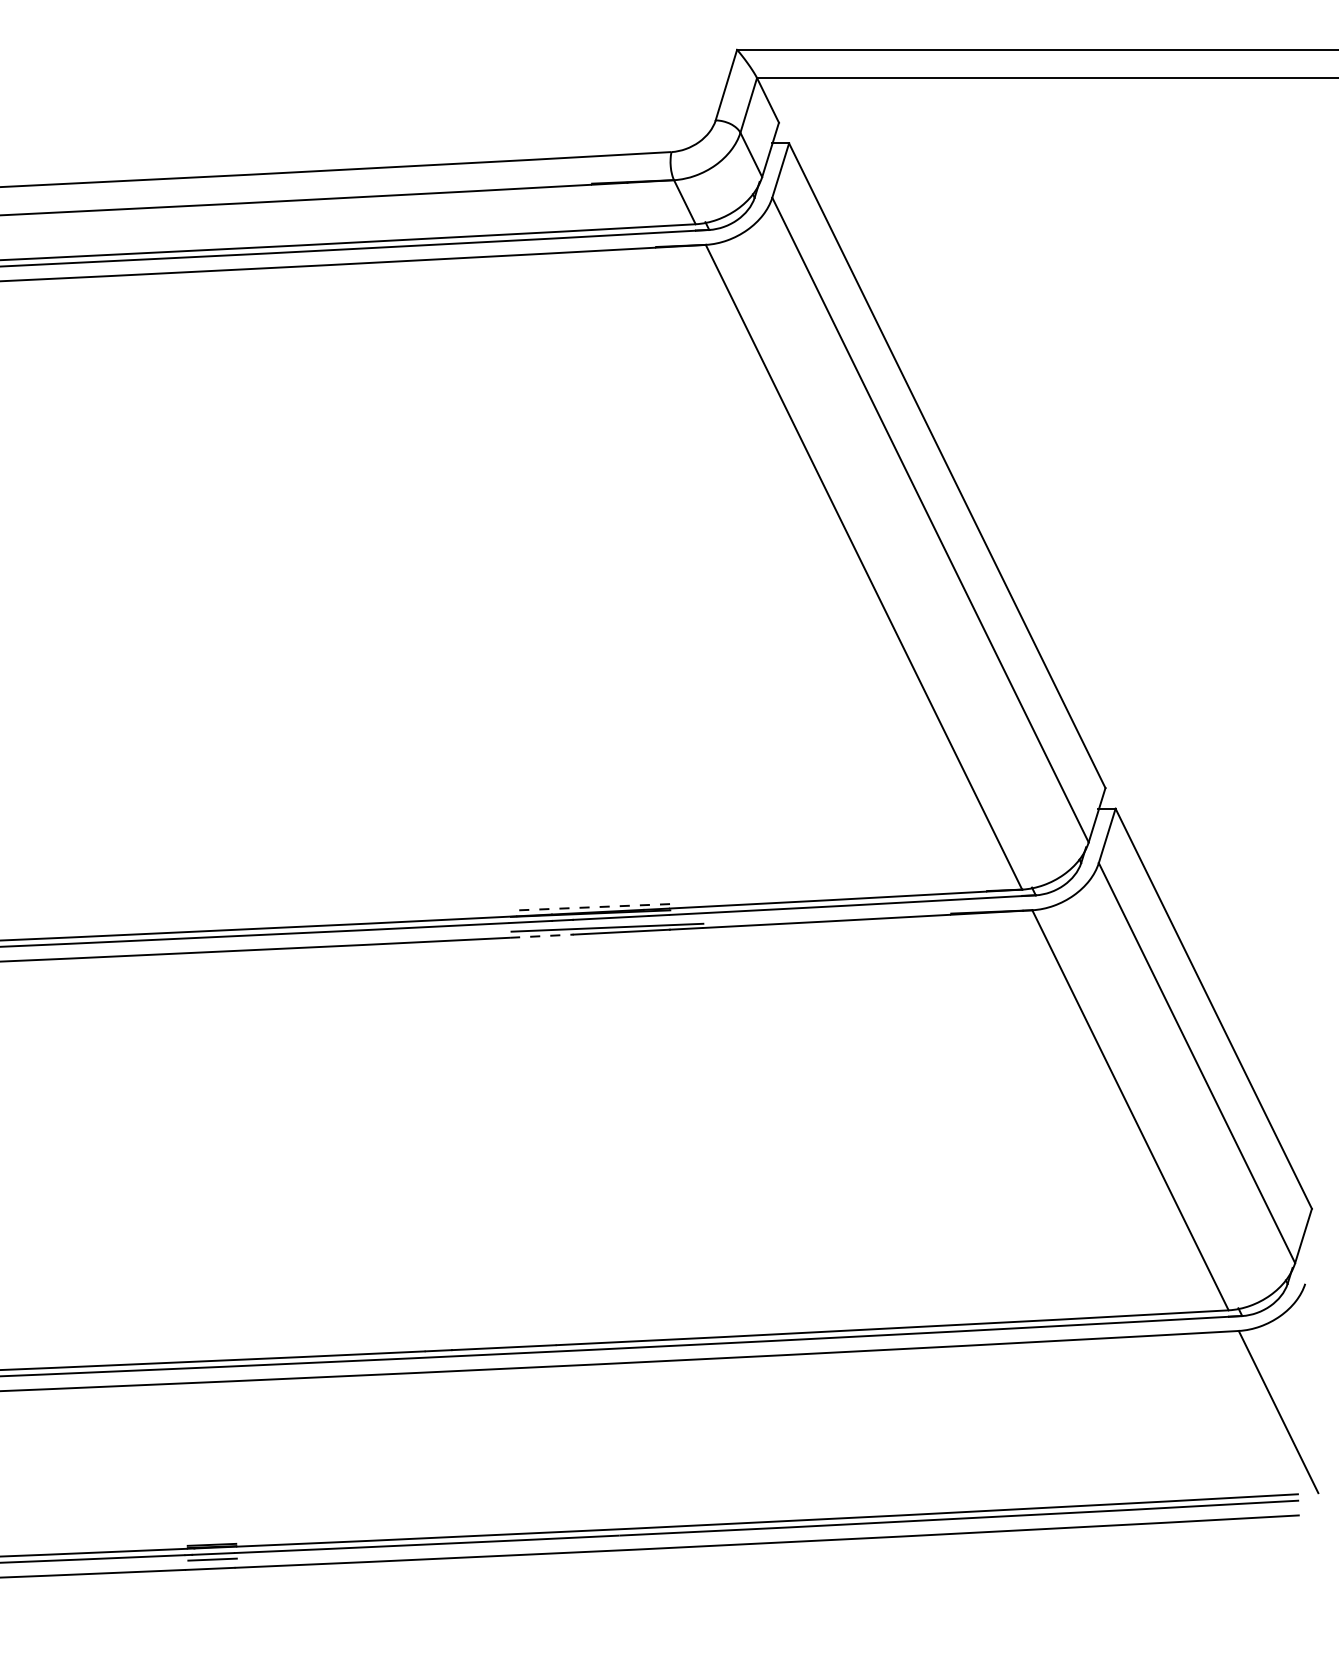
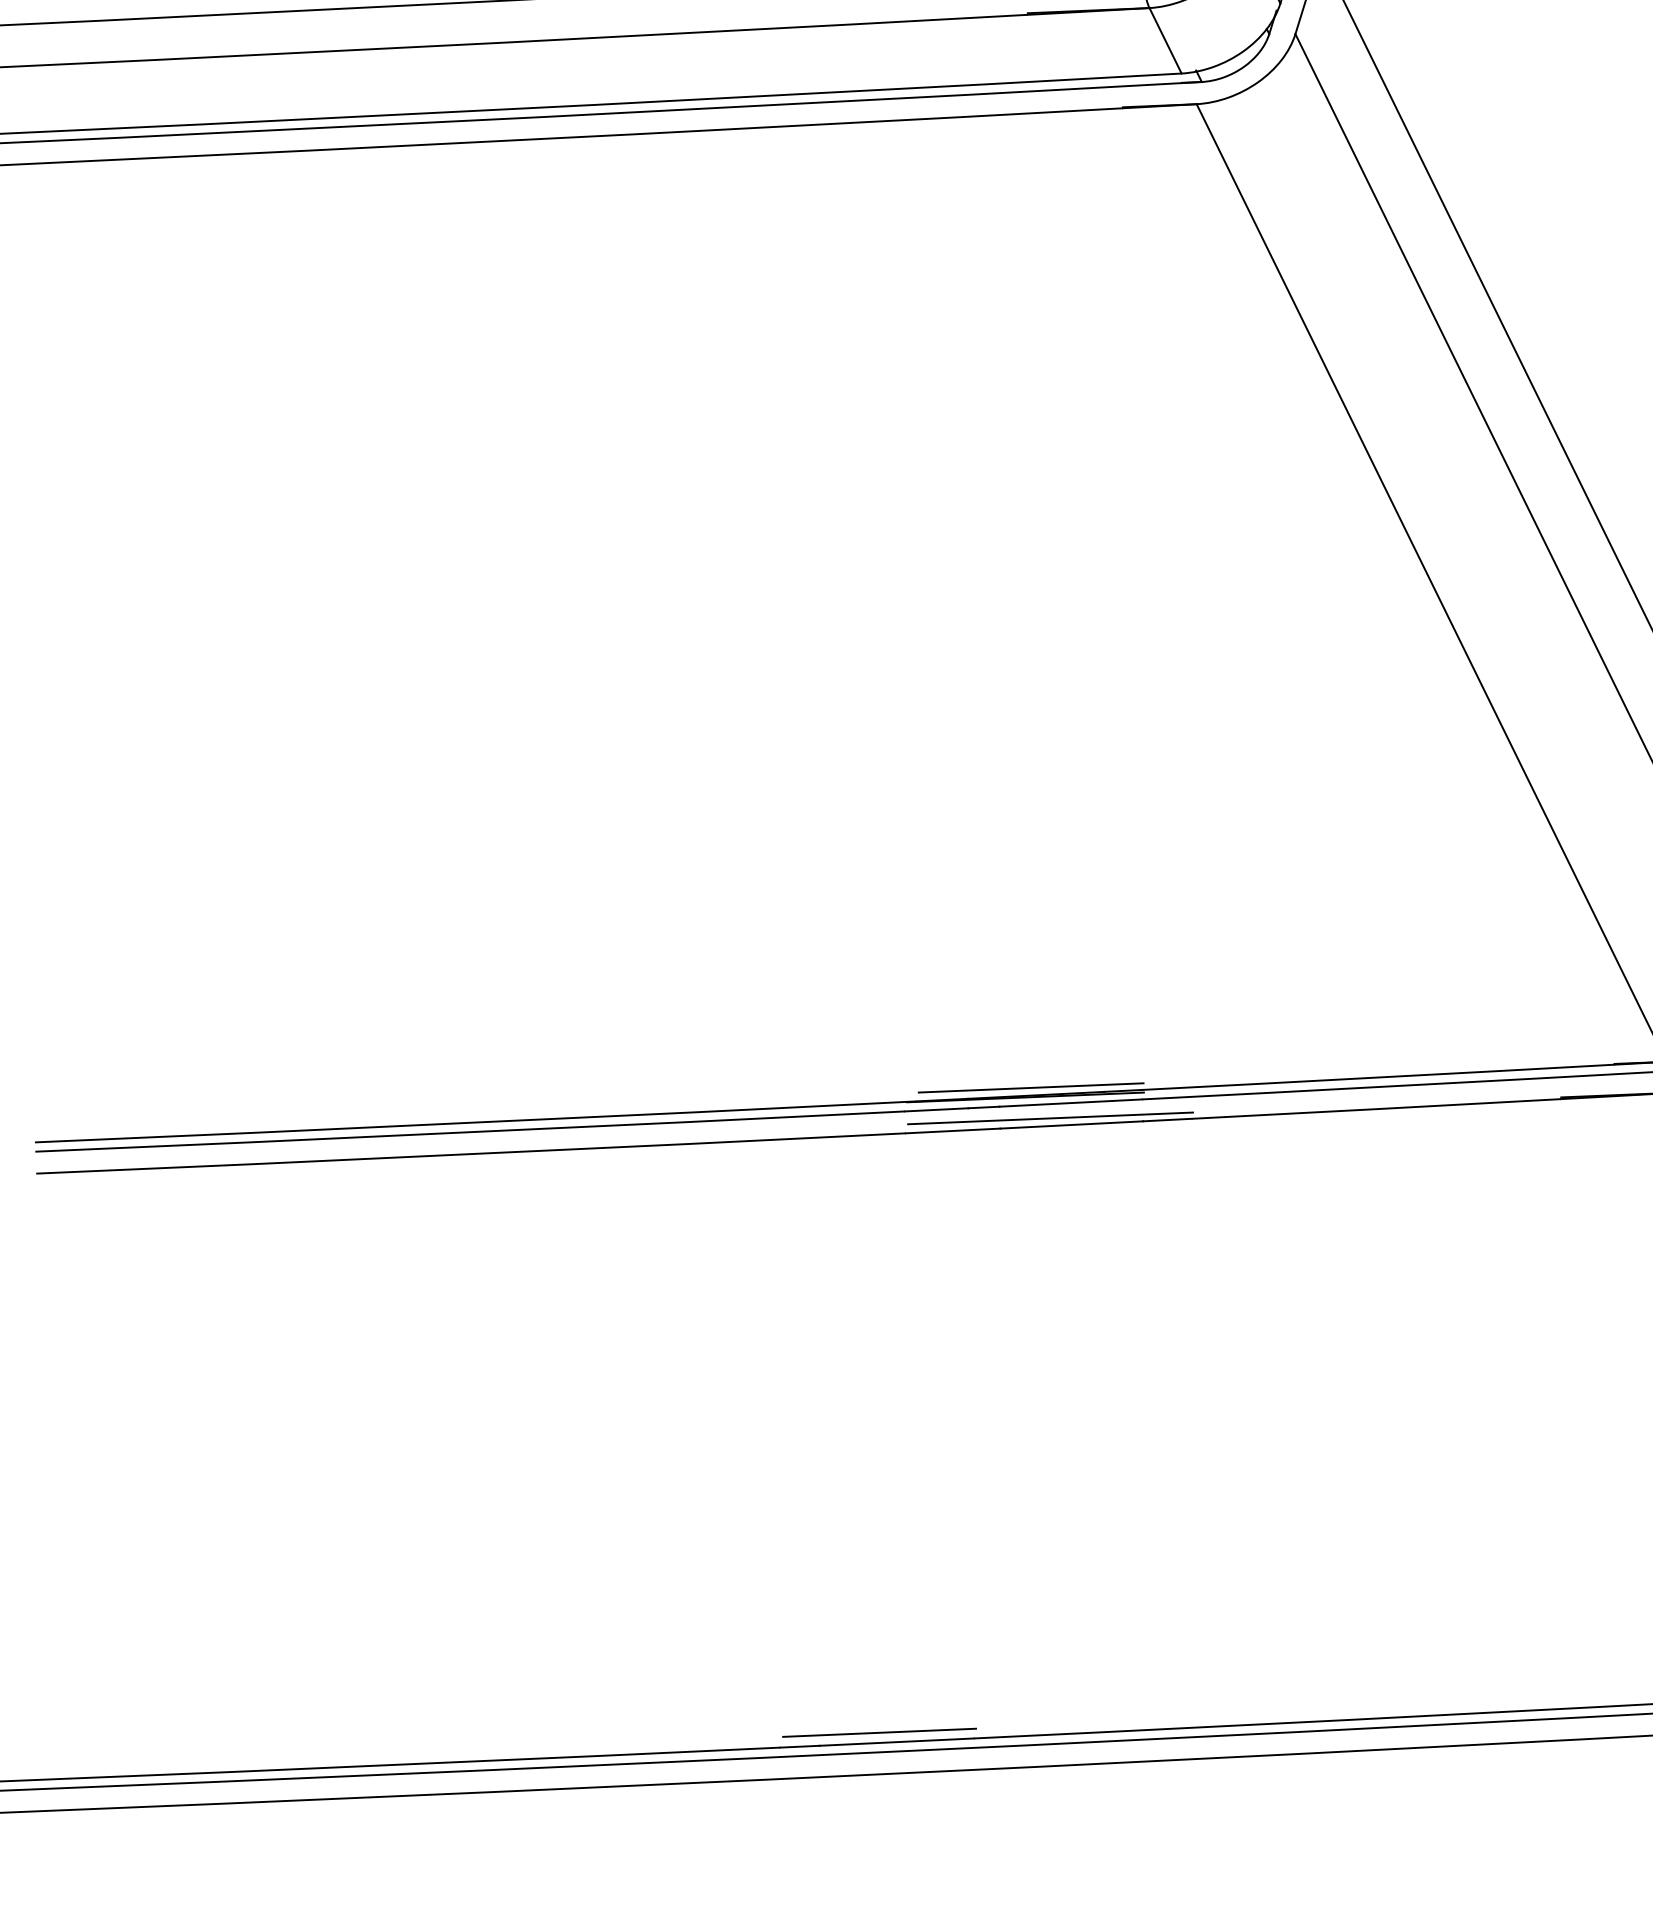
line: (594, 907) -> (1031, 1088), dashed -> solid
line: (541, 936) -> (952, 1131), dashed -> solid
line: (492, 1341) -> (879, 1732), added

